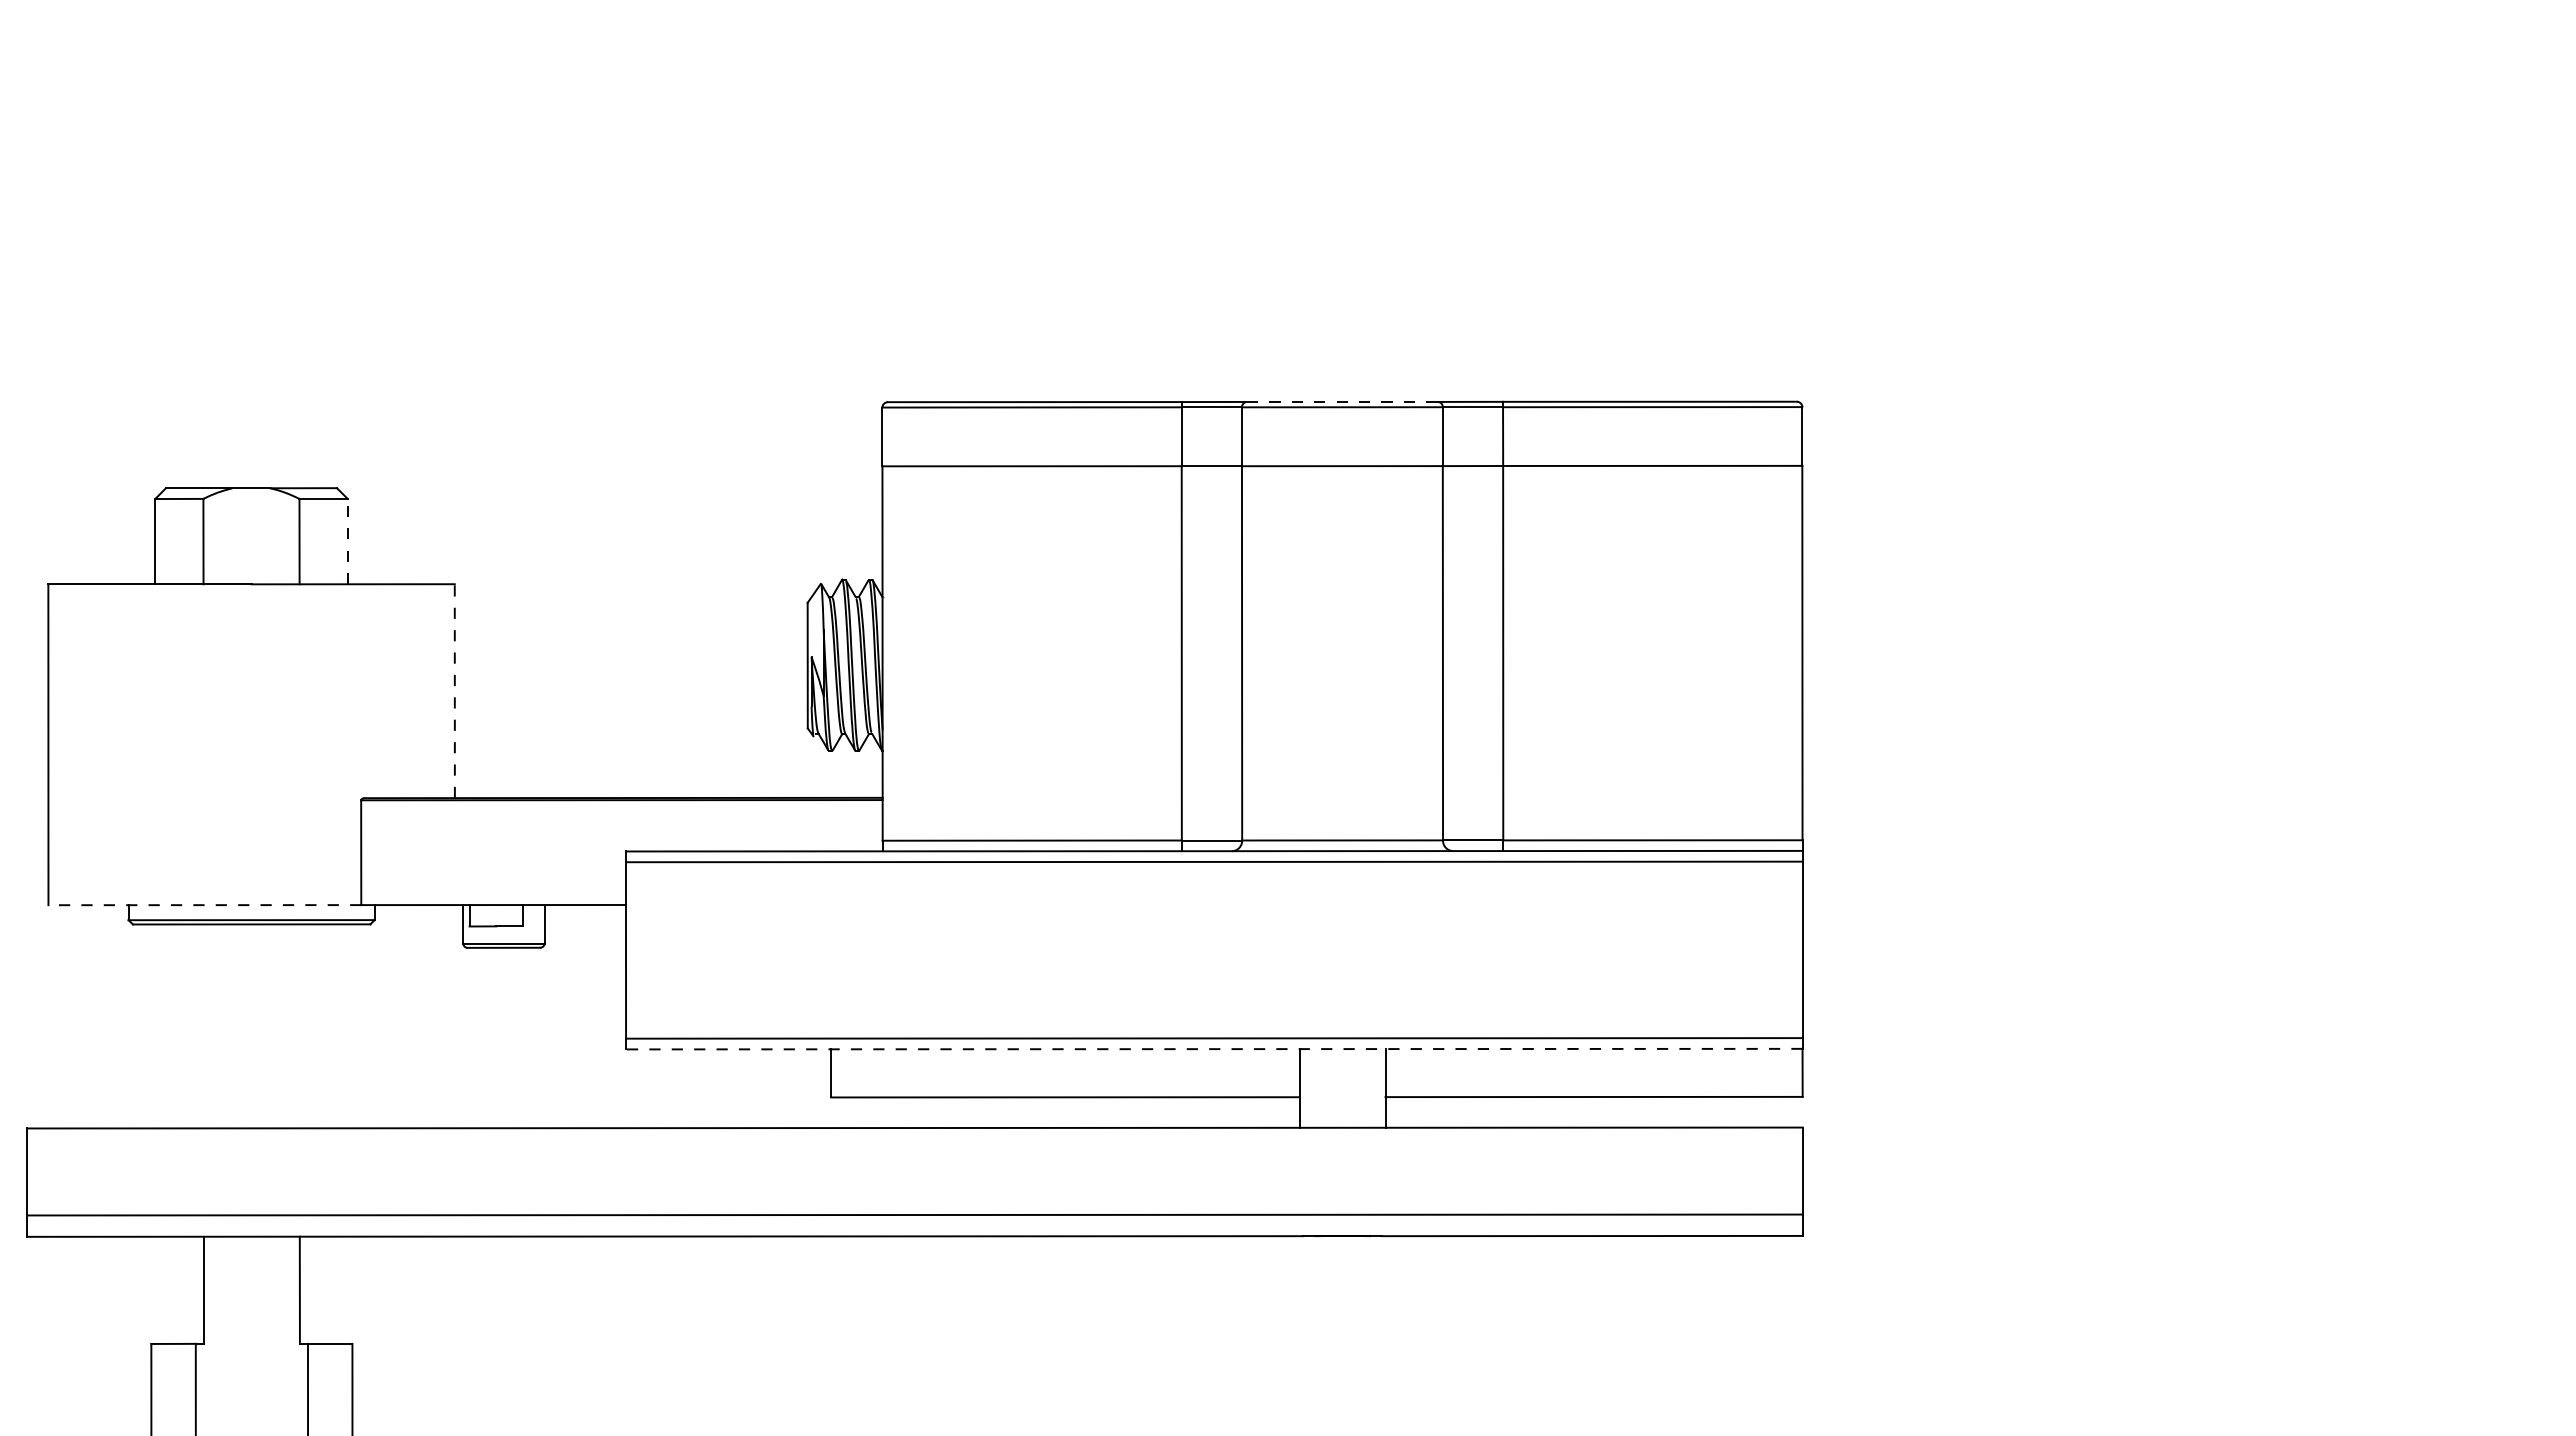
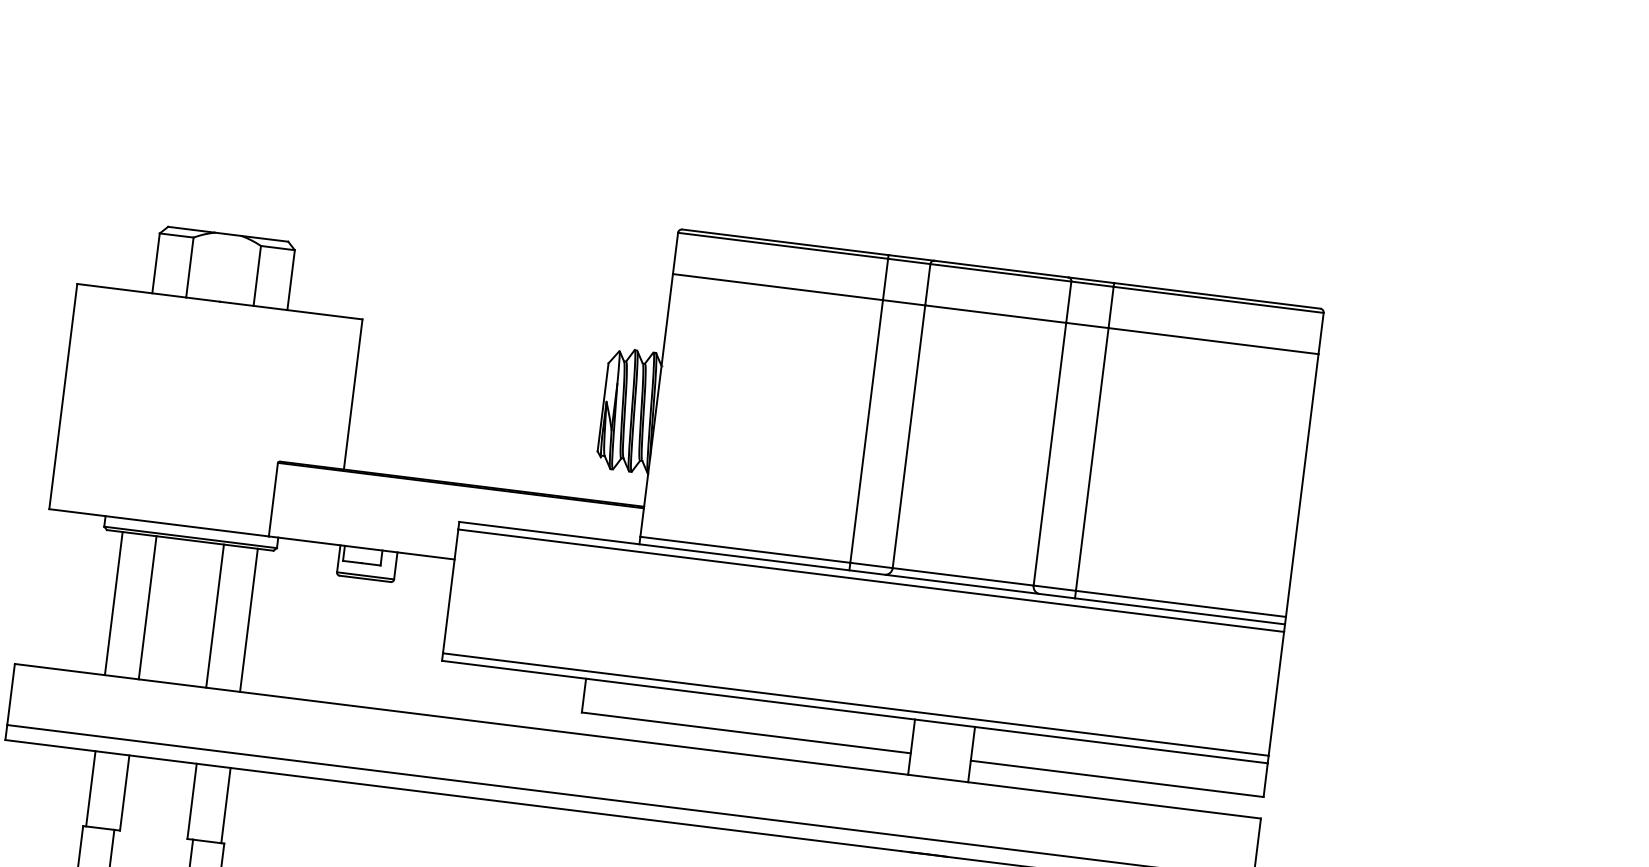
line: (1342, 401) -> (1001, 268), dashed -> solid
line: (347, 541) -> (290, 280), dashed -> solid
line: (454, 691) -> (352, 394), dashed -> solid
line: (204, 905) -> (158, 523), dashed -> solid
line: (155, 1026) -> (113, 603), added
line: (203, 1026) -> (147, 607), added
line: (299, 1026) -> (214, 616), added
line: (347, 1026) -> (248, 620), added
line: (1213, 1049) -> (854, 712), dashed -> solid
line: (155, 1289) -> (90, 788), added
line: (348, 1289) -> (226, 805), added

